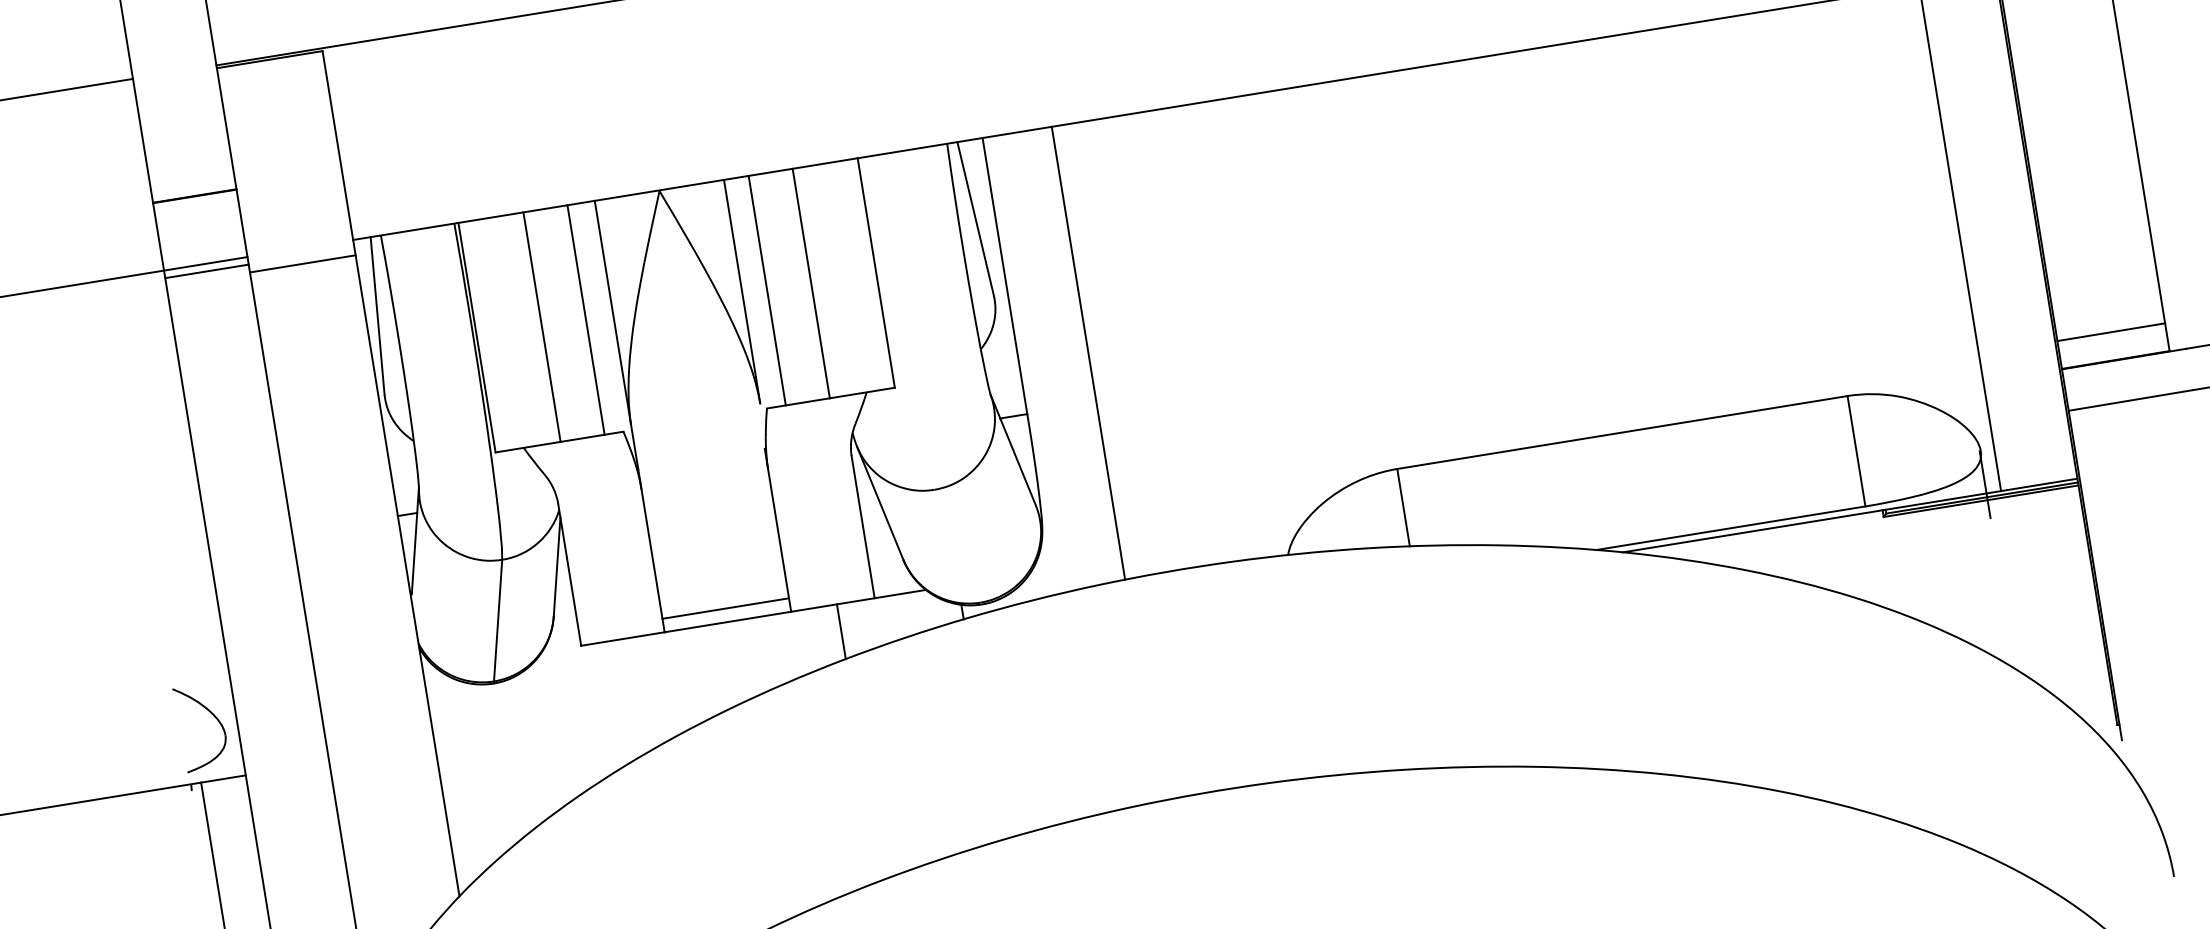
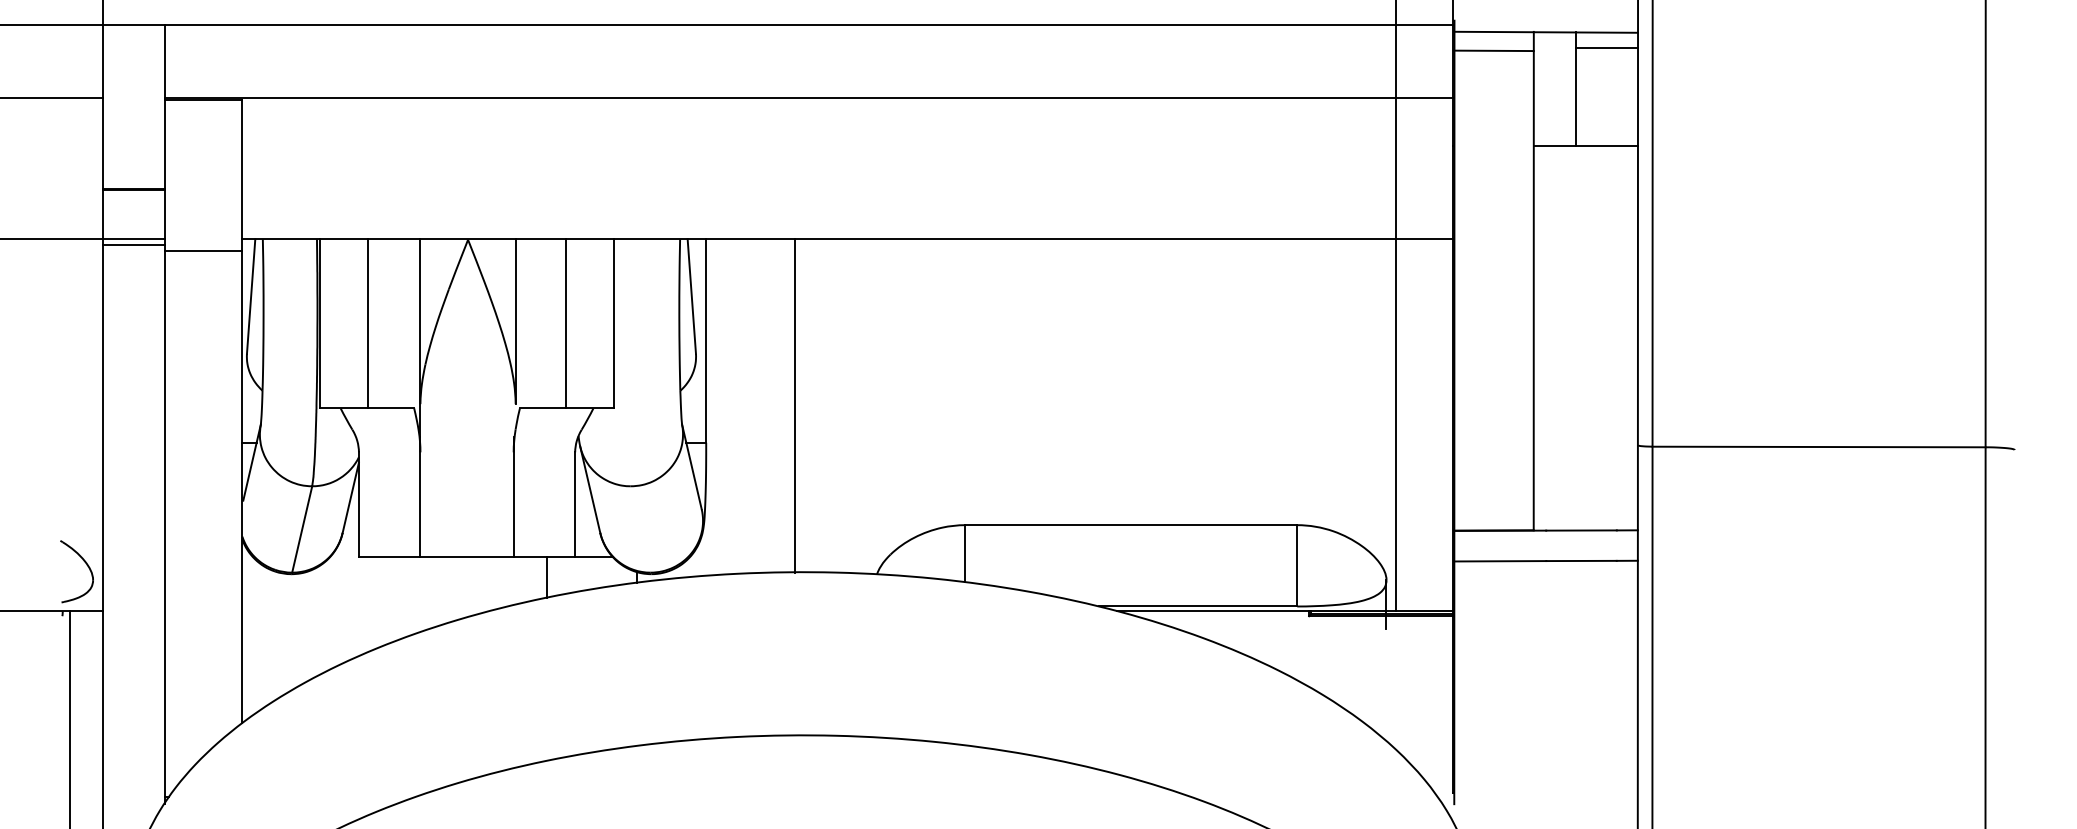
line: (766, 290) -> (533, 323), removed
line: (586, 319) -> (400, 323), removed
line: (2110, 331) -> (1493, 509), removed
line: (1088, 353) -> (795, 406), moved
line: (725, 608) -> (466, 547), removed

